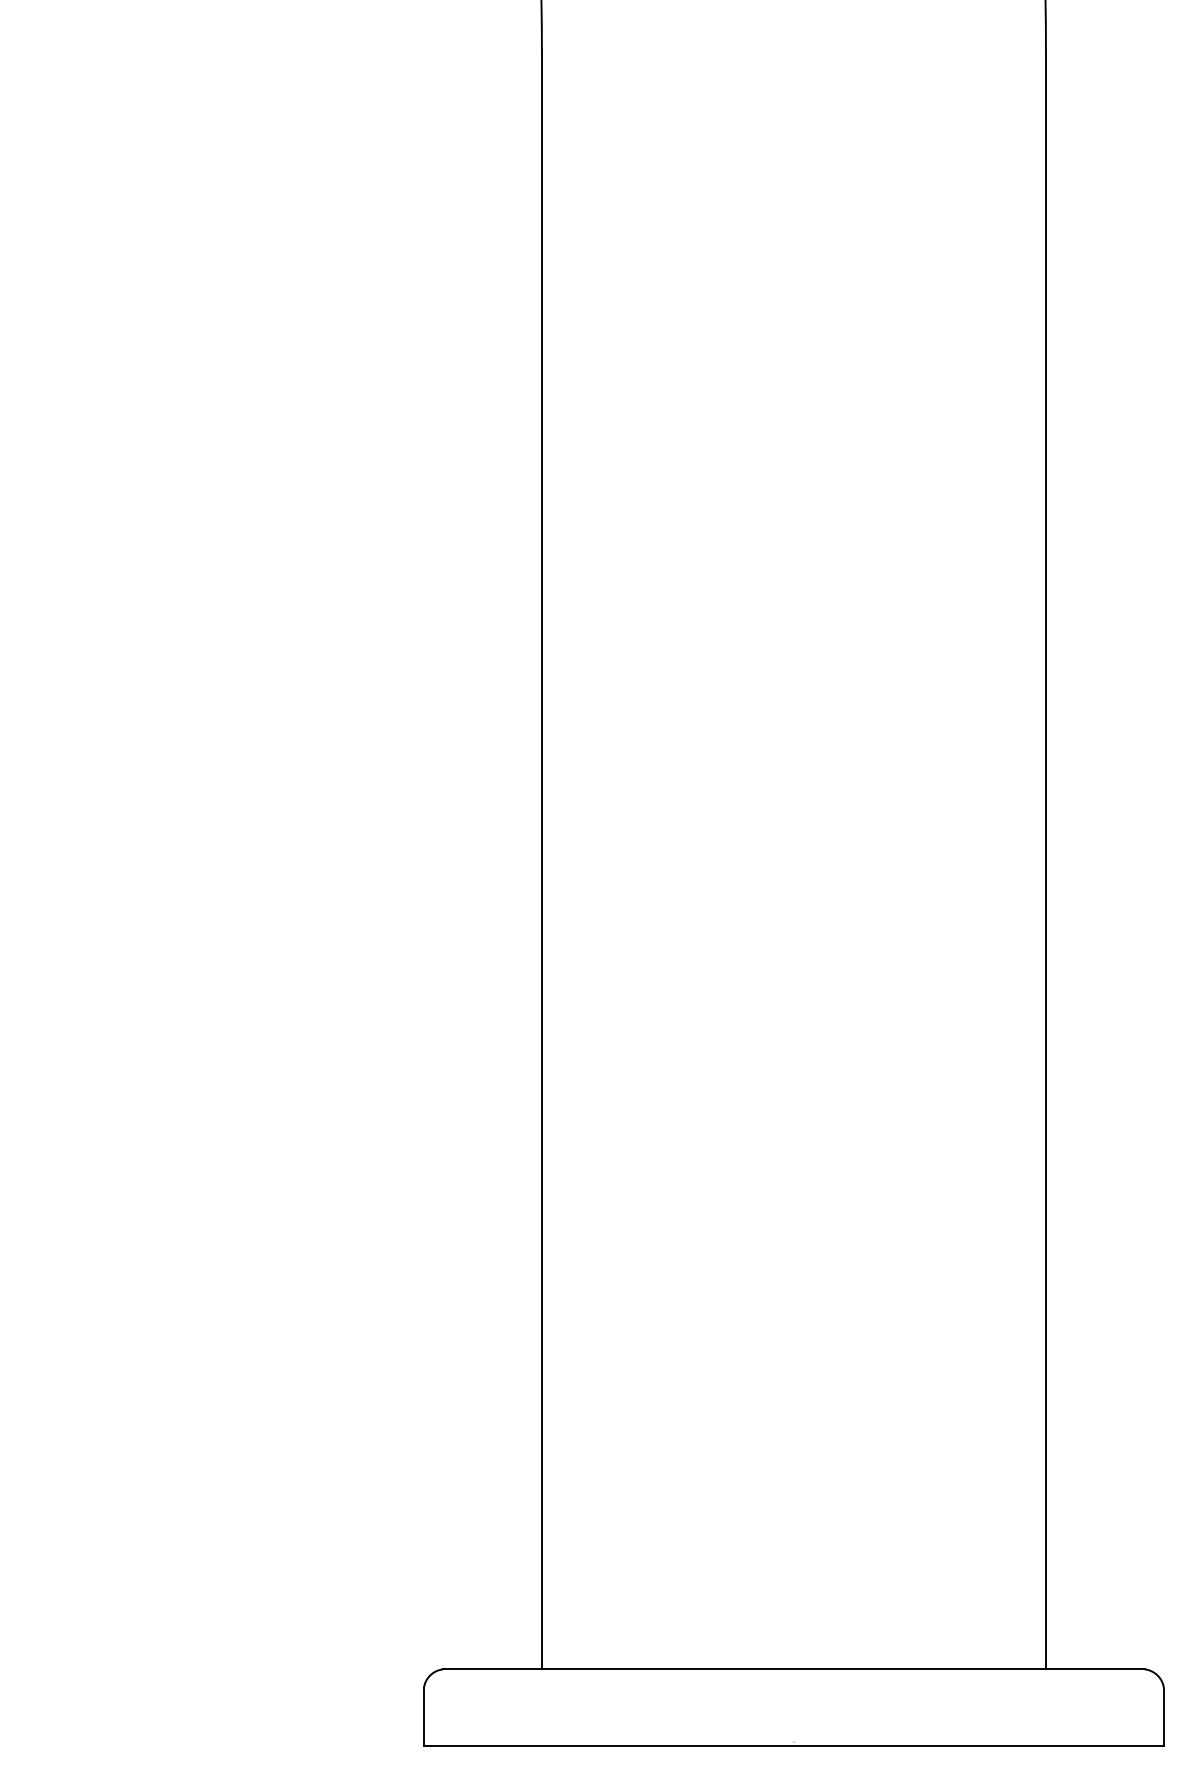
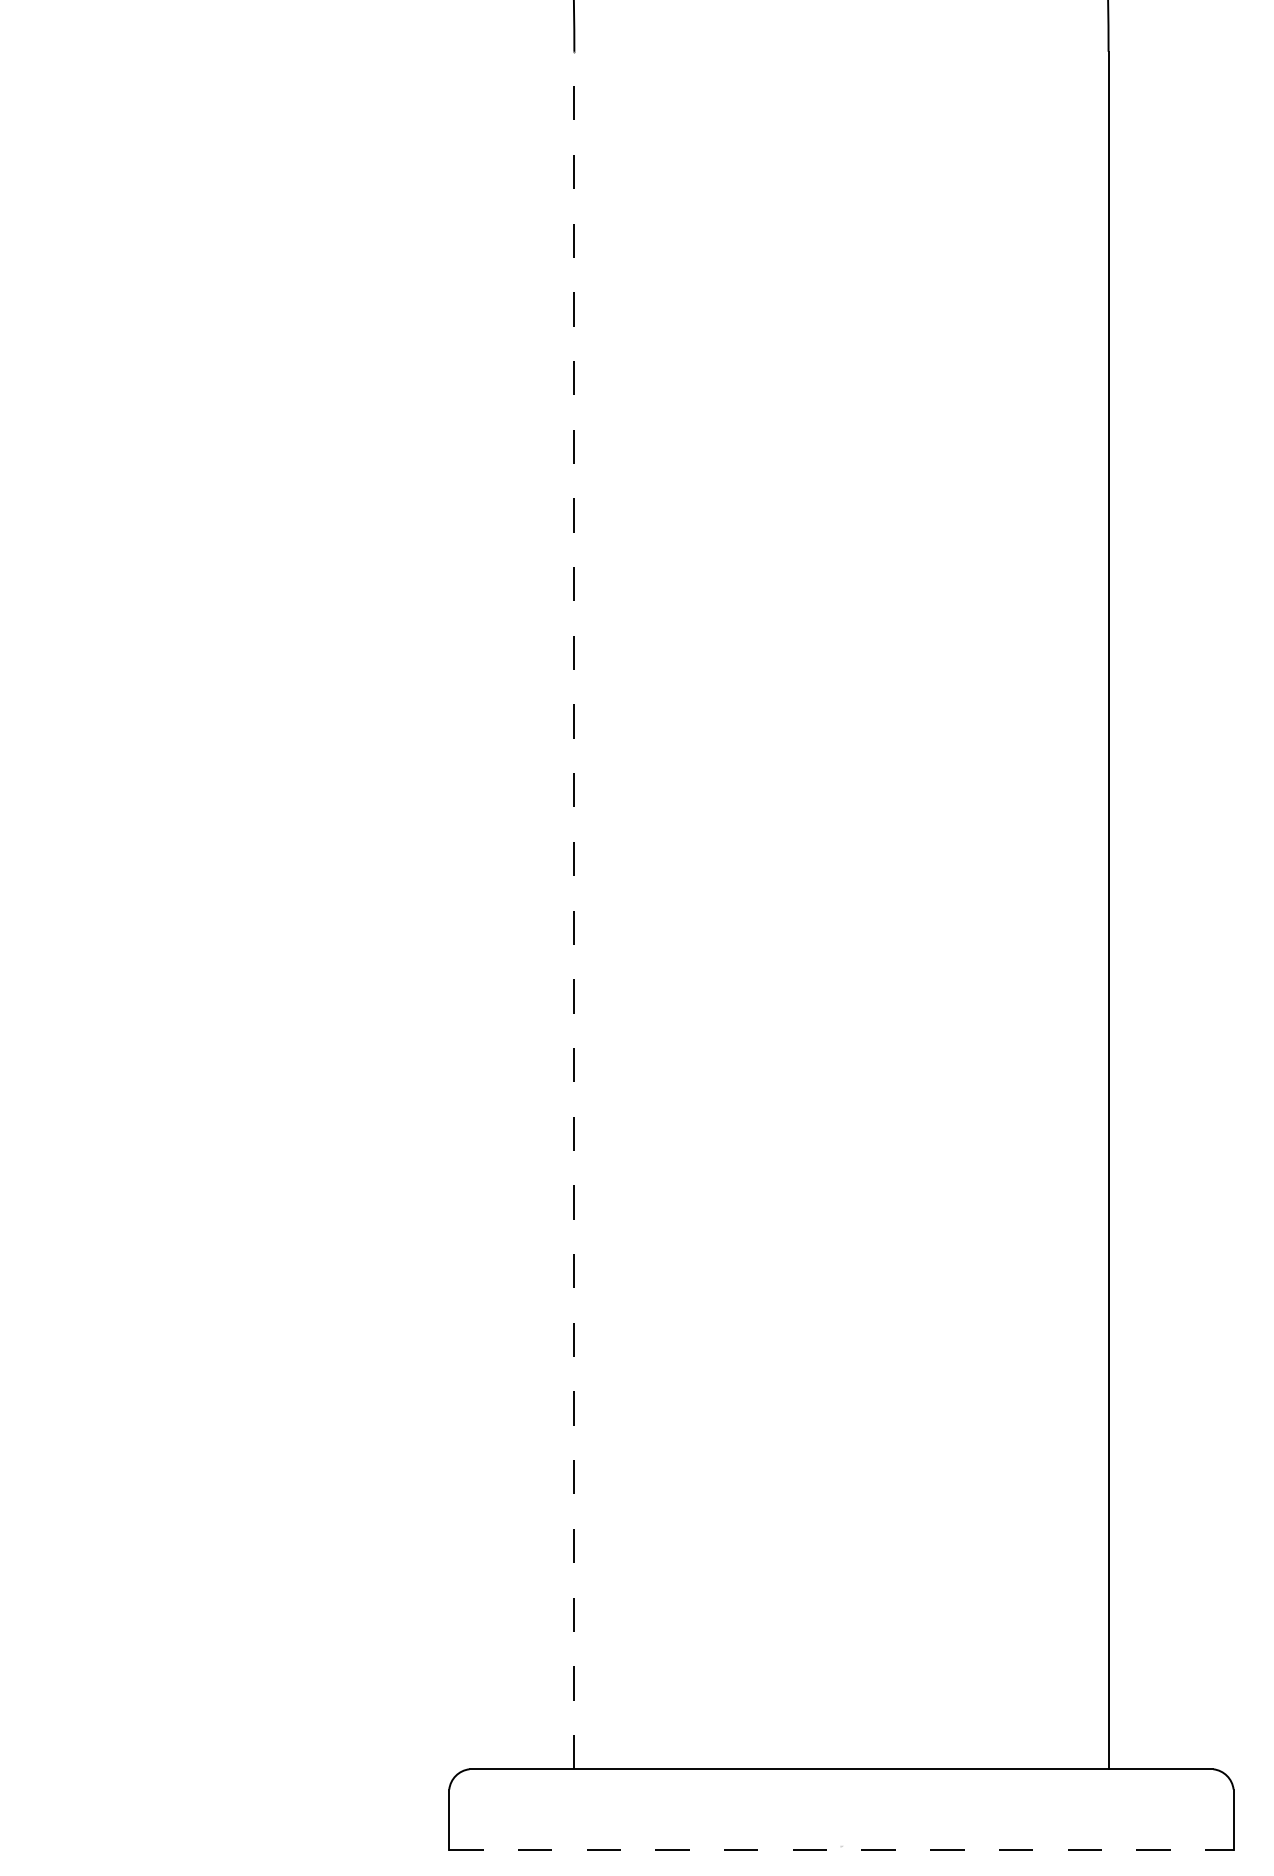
line: (541, 858) -> (573, 909), solid -> dashed
line: (794, 1745) -> (842, 1849), solid -> dashed

